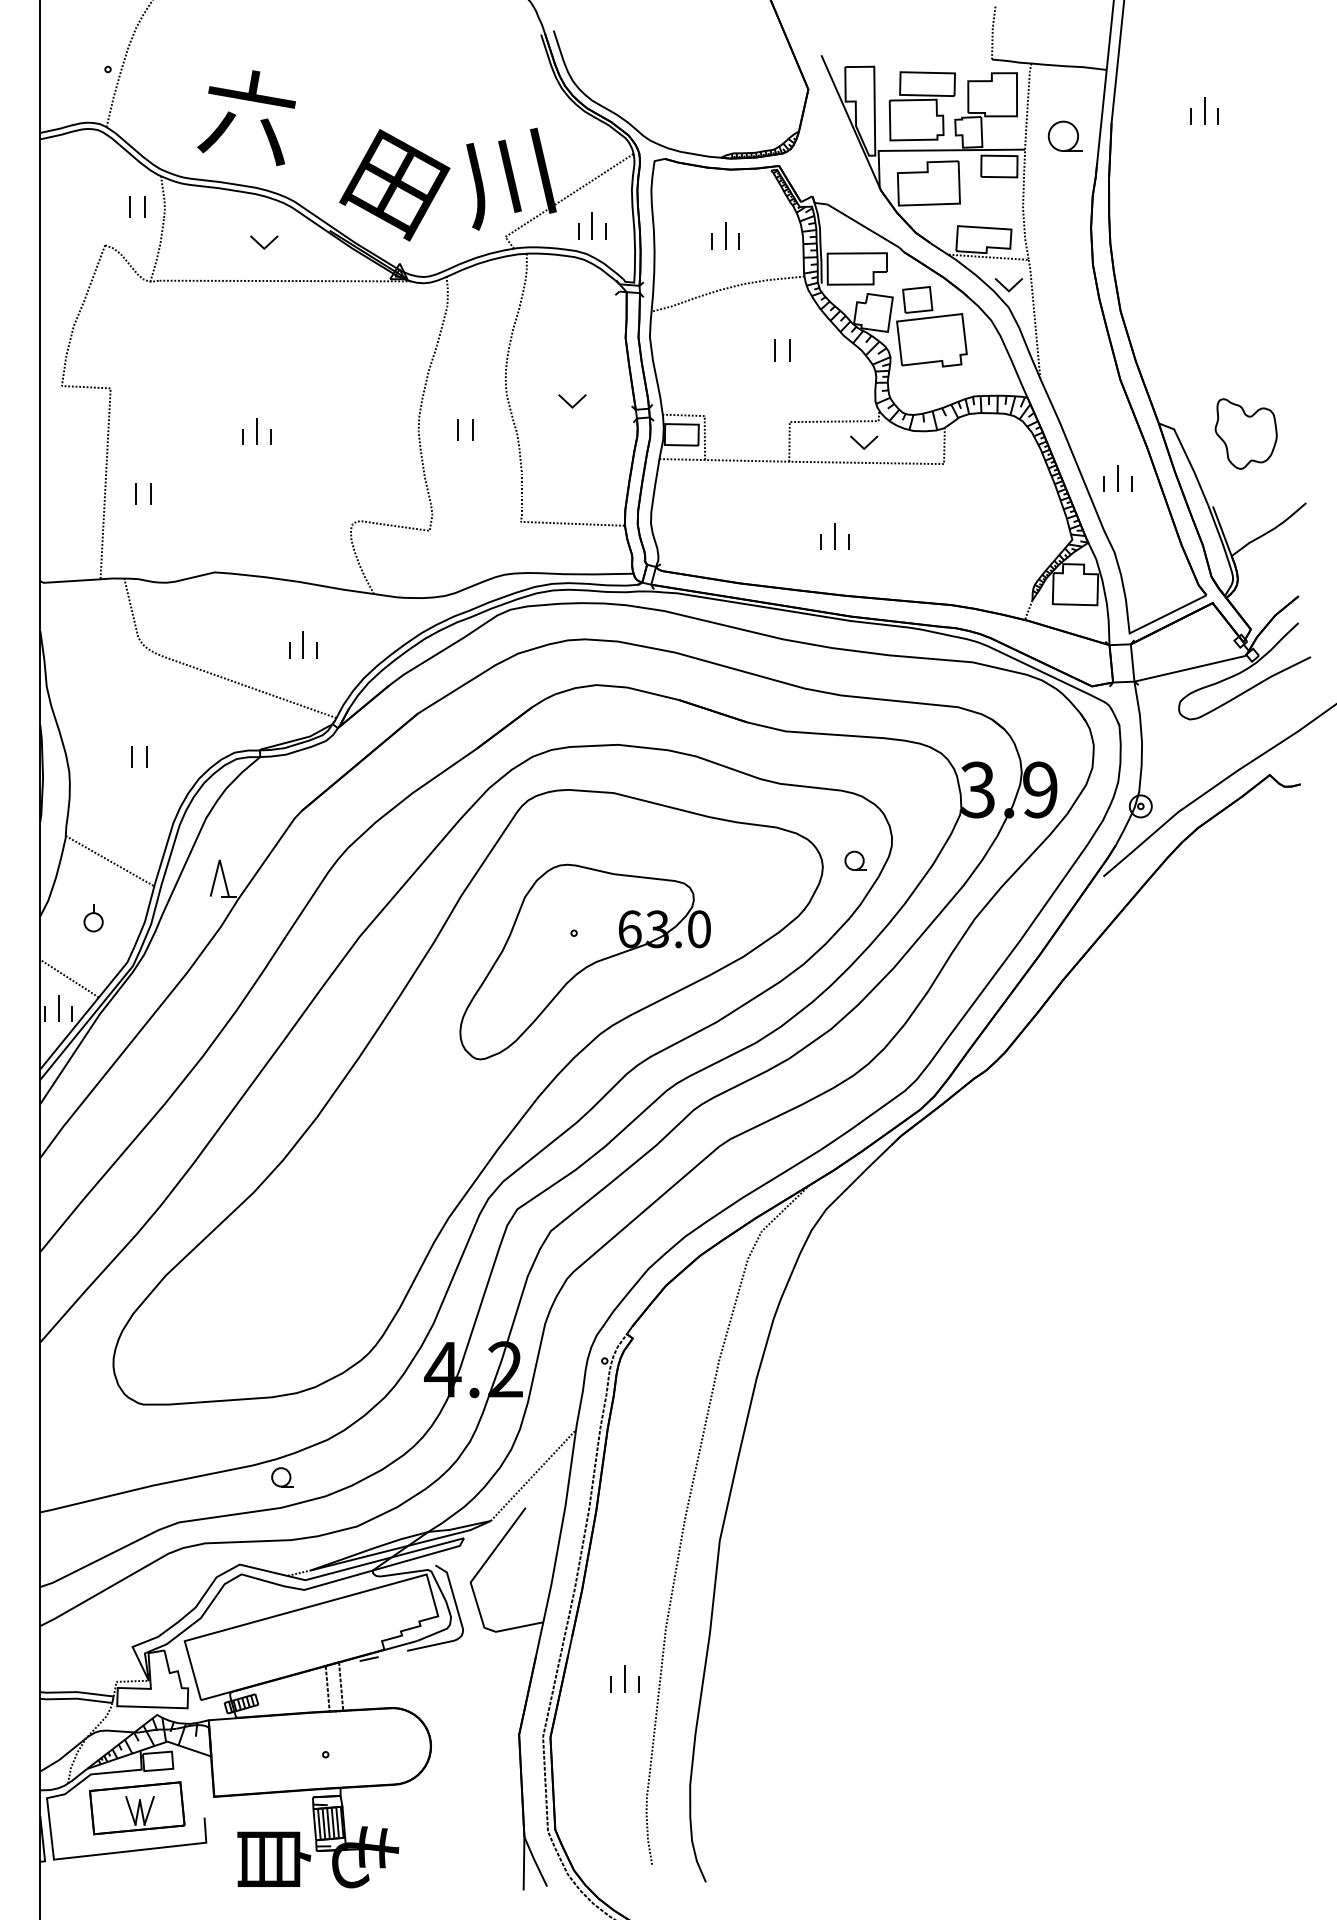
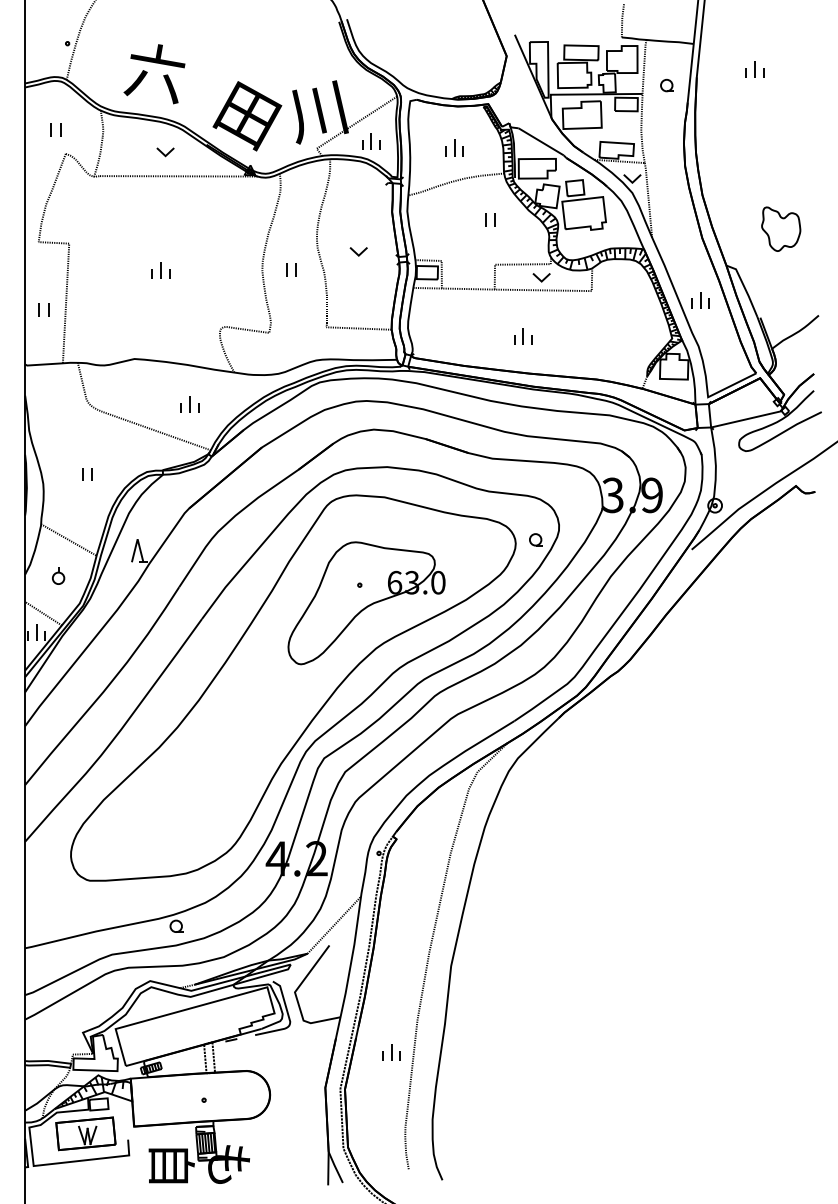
part: (1063, 136) -> (666, 85), size x0.62
part: (136, 206) -> (55, 129), moved
part: (1246, 432) -> (781, 228), moved
part: (142, 493) -> (43, 309), moved

